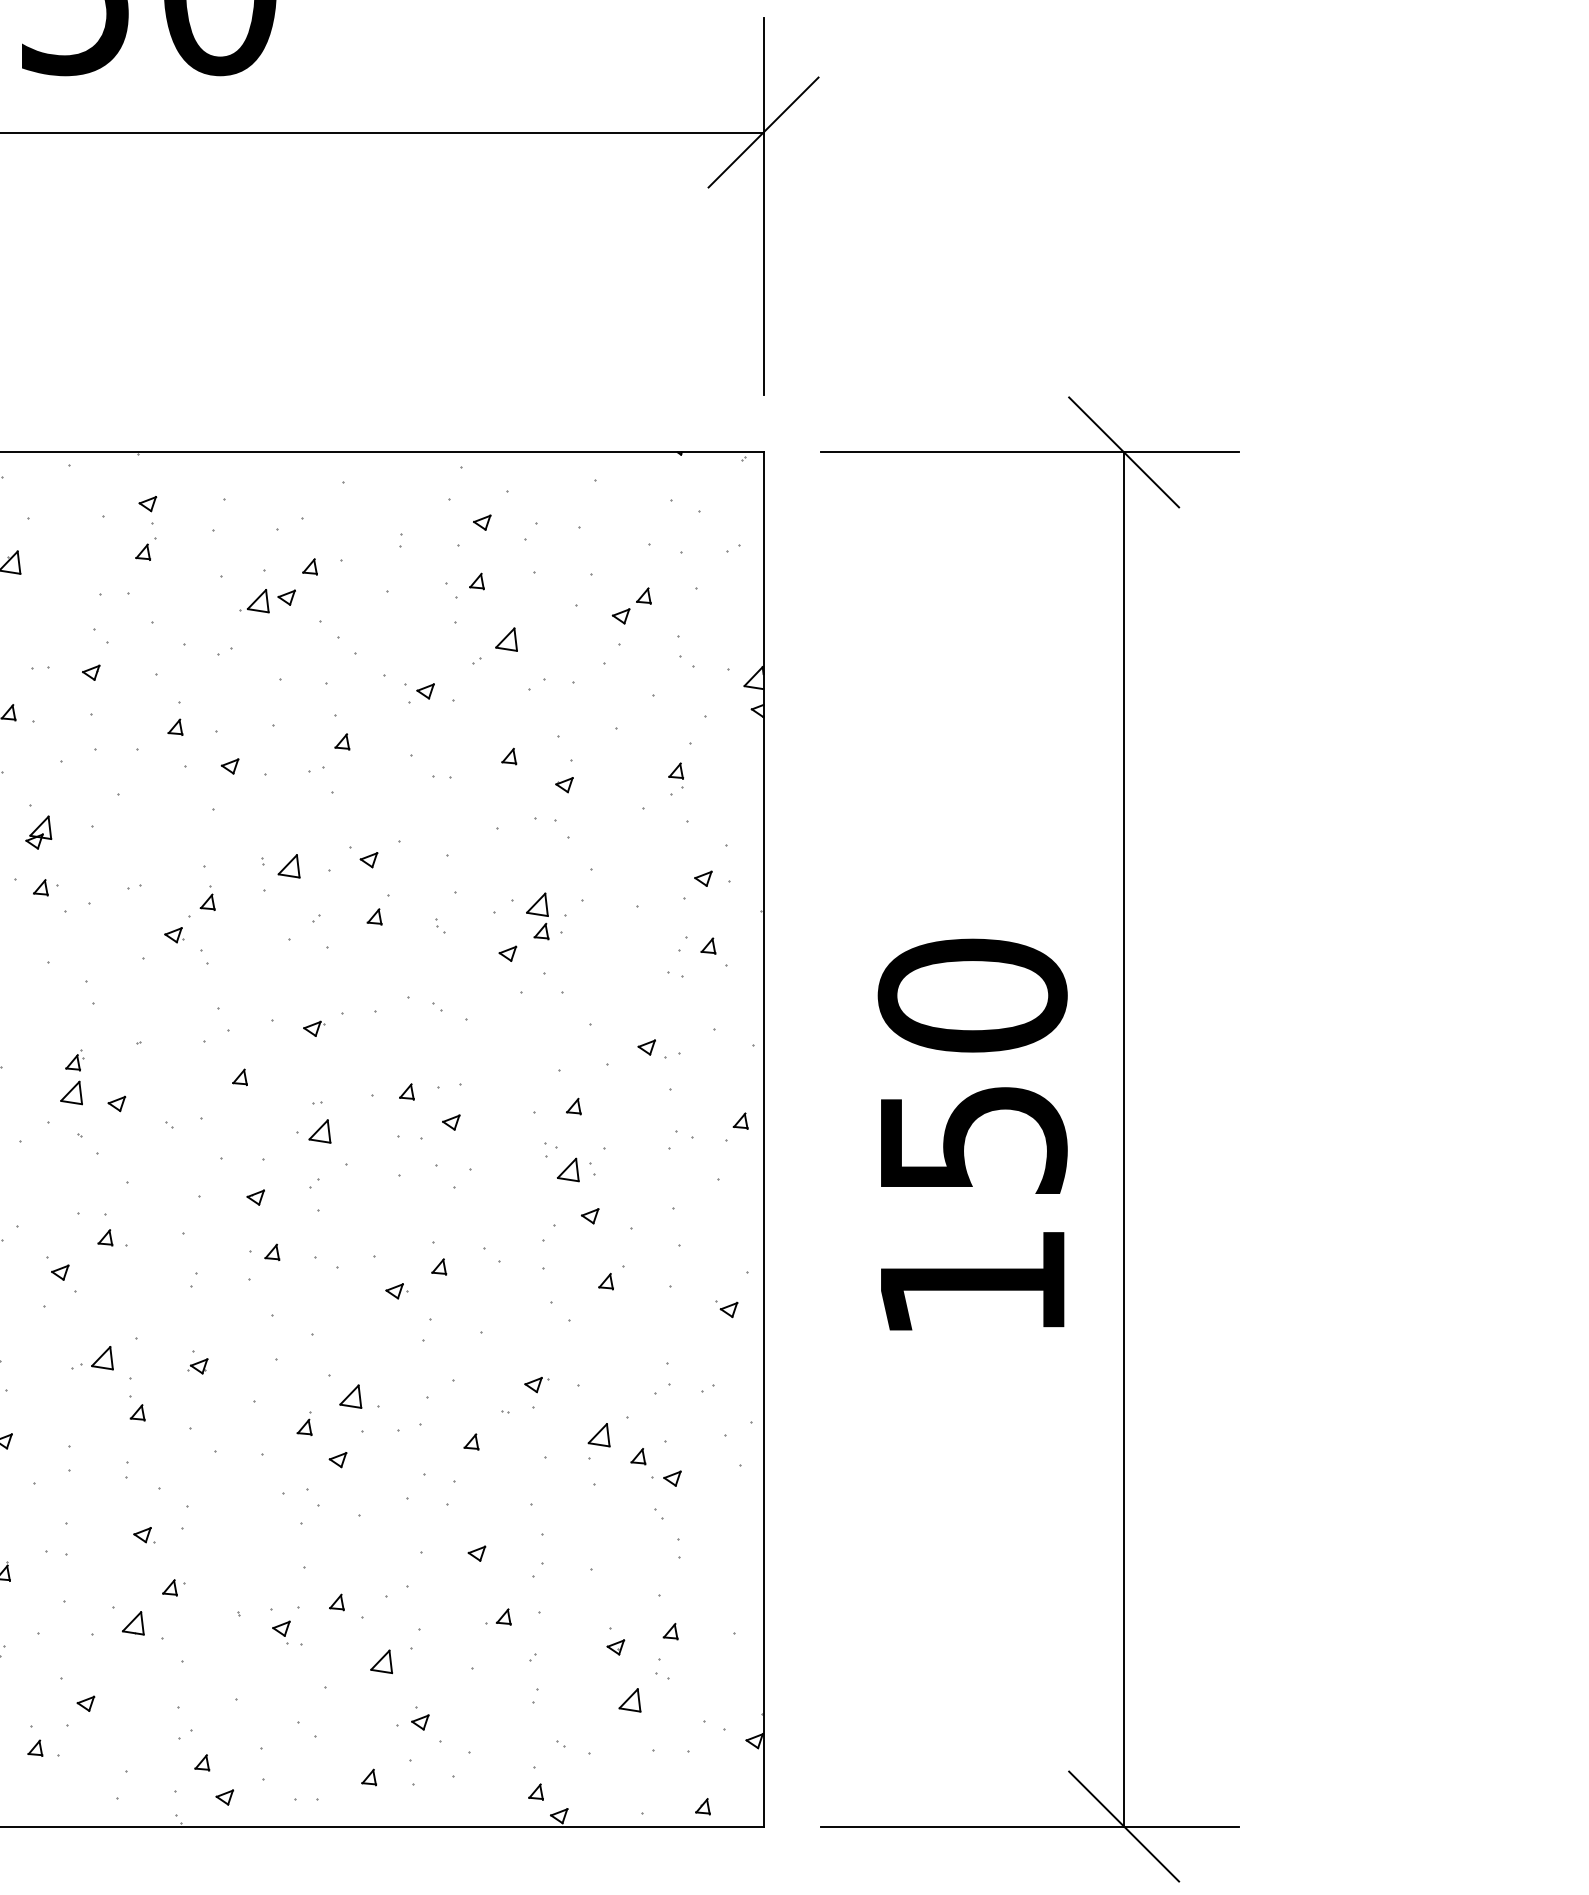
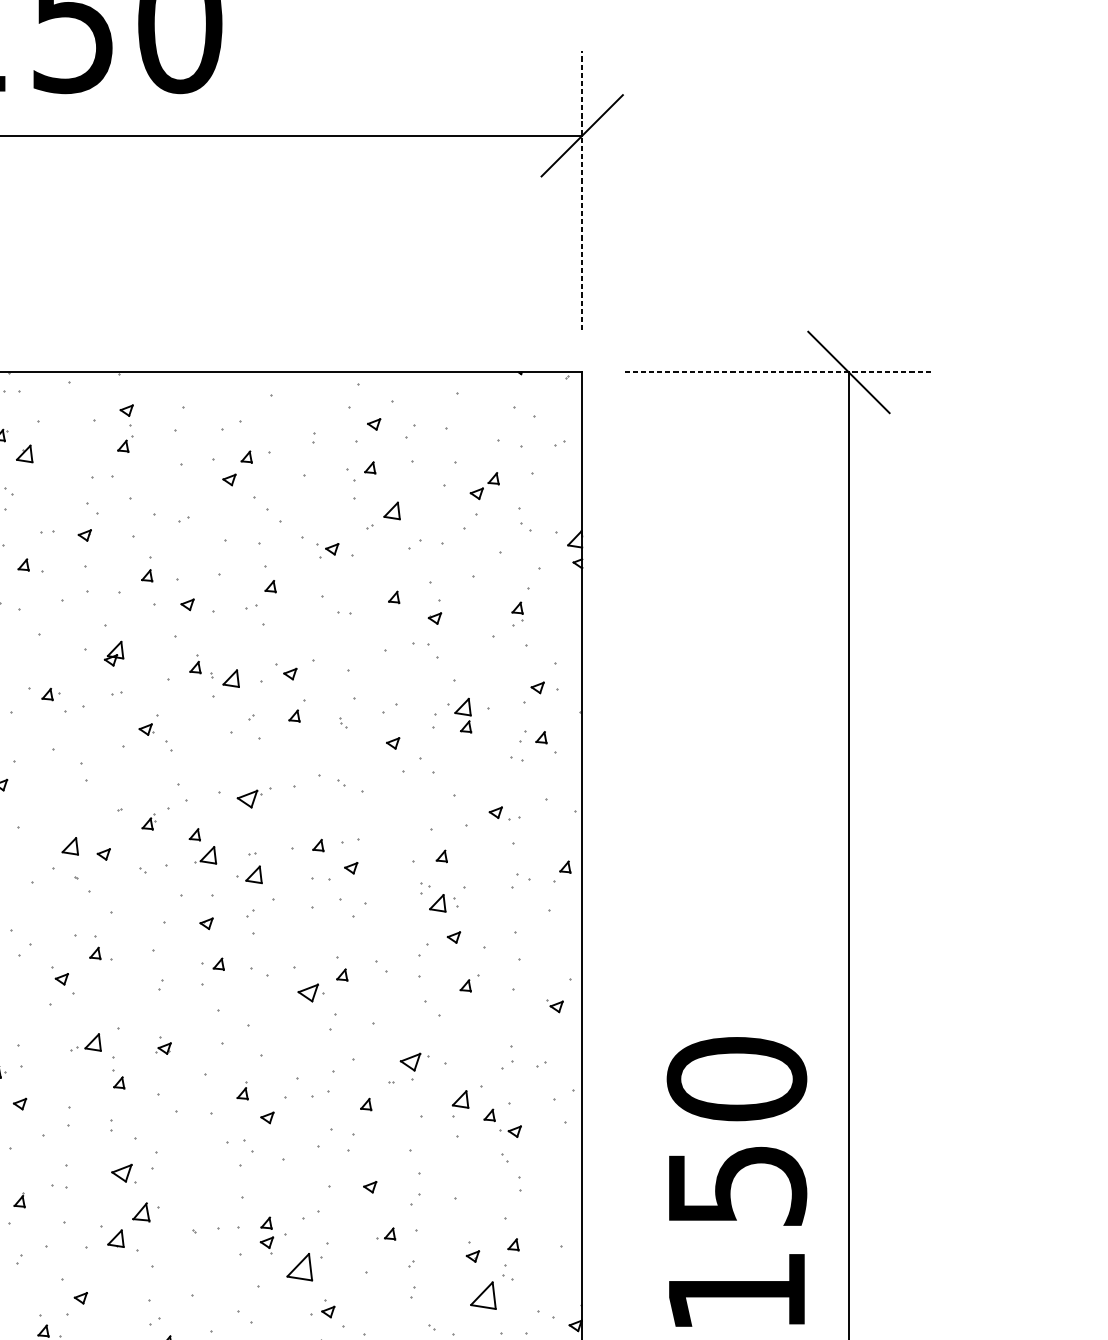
line: (763, 206) -> (582, 190), solid -> dashed
line: (1029, 452) -> (778, 372), solid -> dashed
part: (254, 601) -> (205, 855), moved
part: (38, 832) -> (113, 653), moved
part: (207, 897) -> (195, 664), moved
part: (537, 916) -> (463, 715), moved
part: (314, 1028) -> (250, 798), size x1.6
part: (74, 1060) -> (148, 822), moved
text: (972, 1134) -> (736, 1181), moved
part: (396, 1291) -> (310, 993), size x1.6
part: (536, 1385) -> (414, 1062), size x1.6
part: (350, 1396) -> (276, 1070), removed
part: (144, 1535) -> (124, 1173), size x1.6
part: (173, 1587) -> (145, 1212), size x1.6
part: (281, 1632) -> (267, 1245), moved
part: (381, 1661) -> (299, 1266), size x1.6
part: (629, 1700) -> (483, 1295), size x1.6

